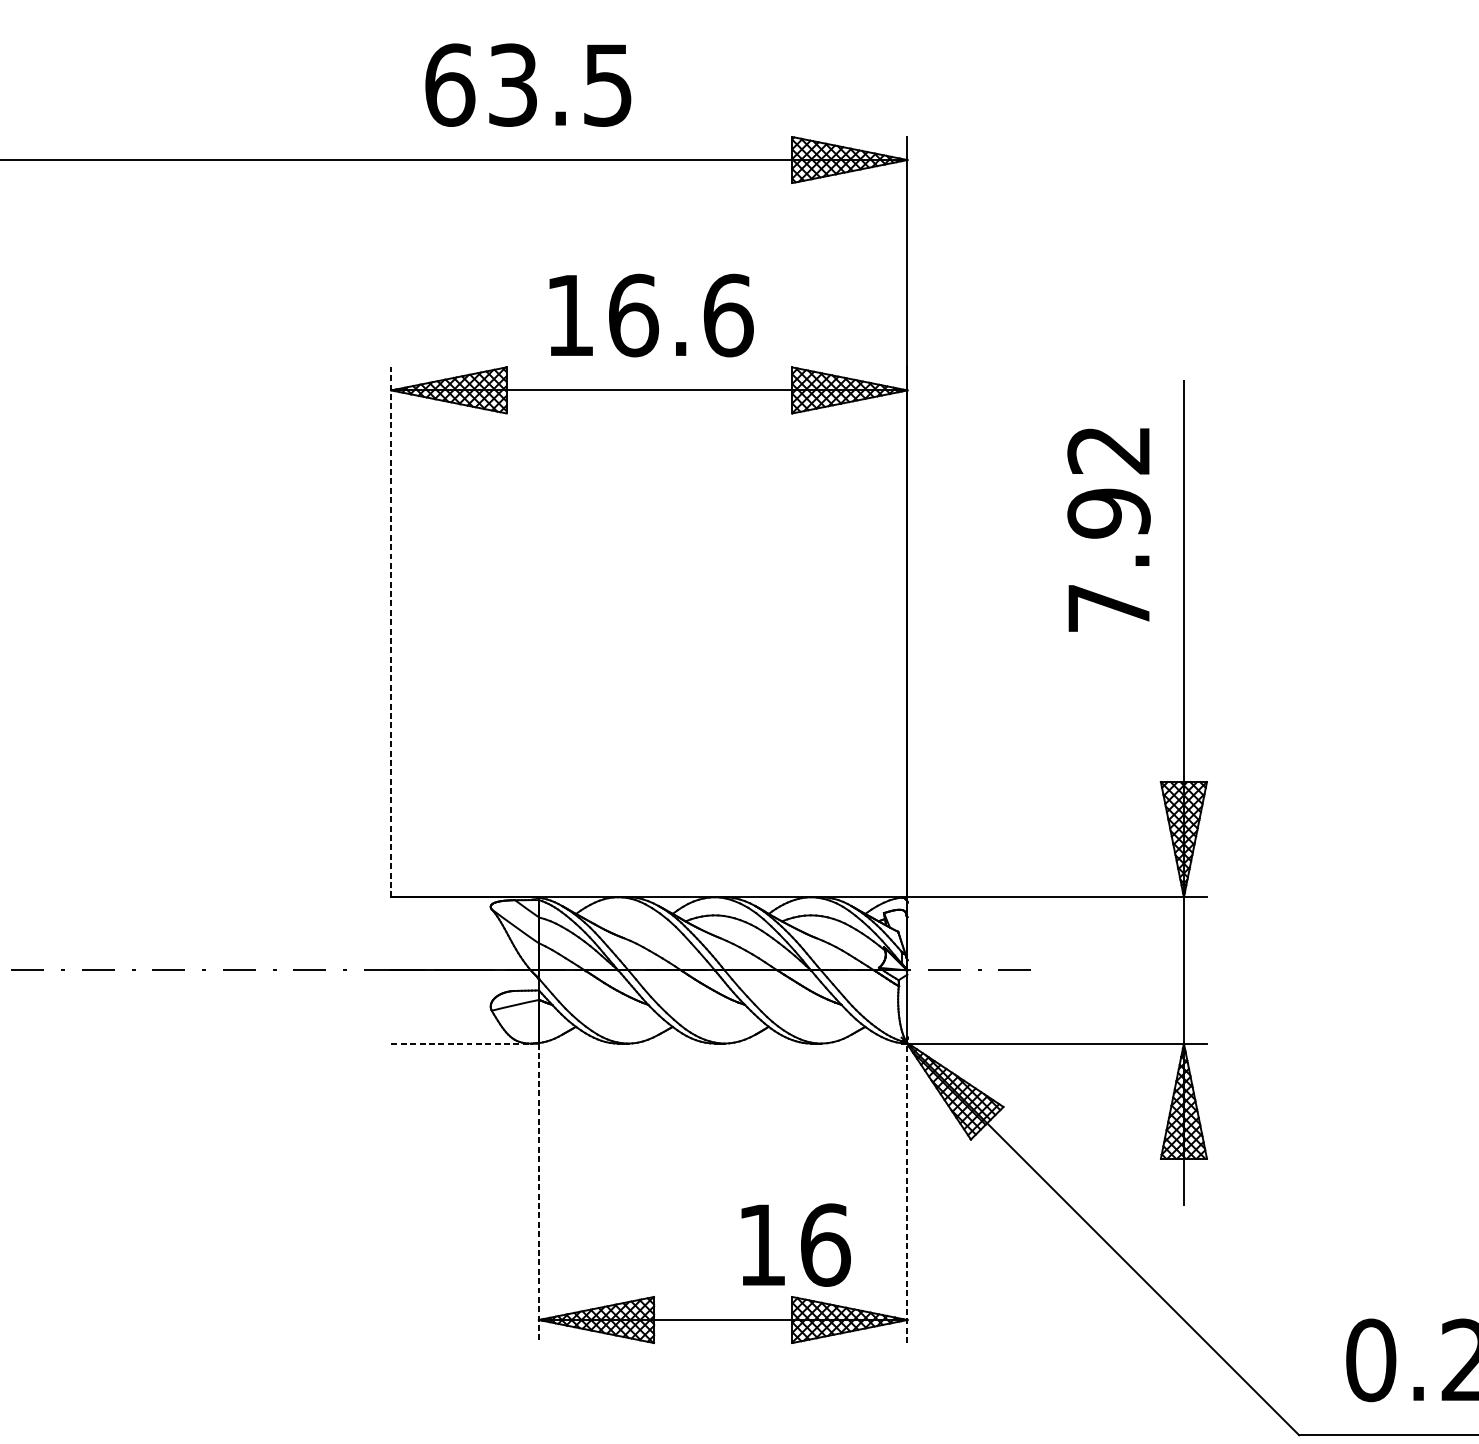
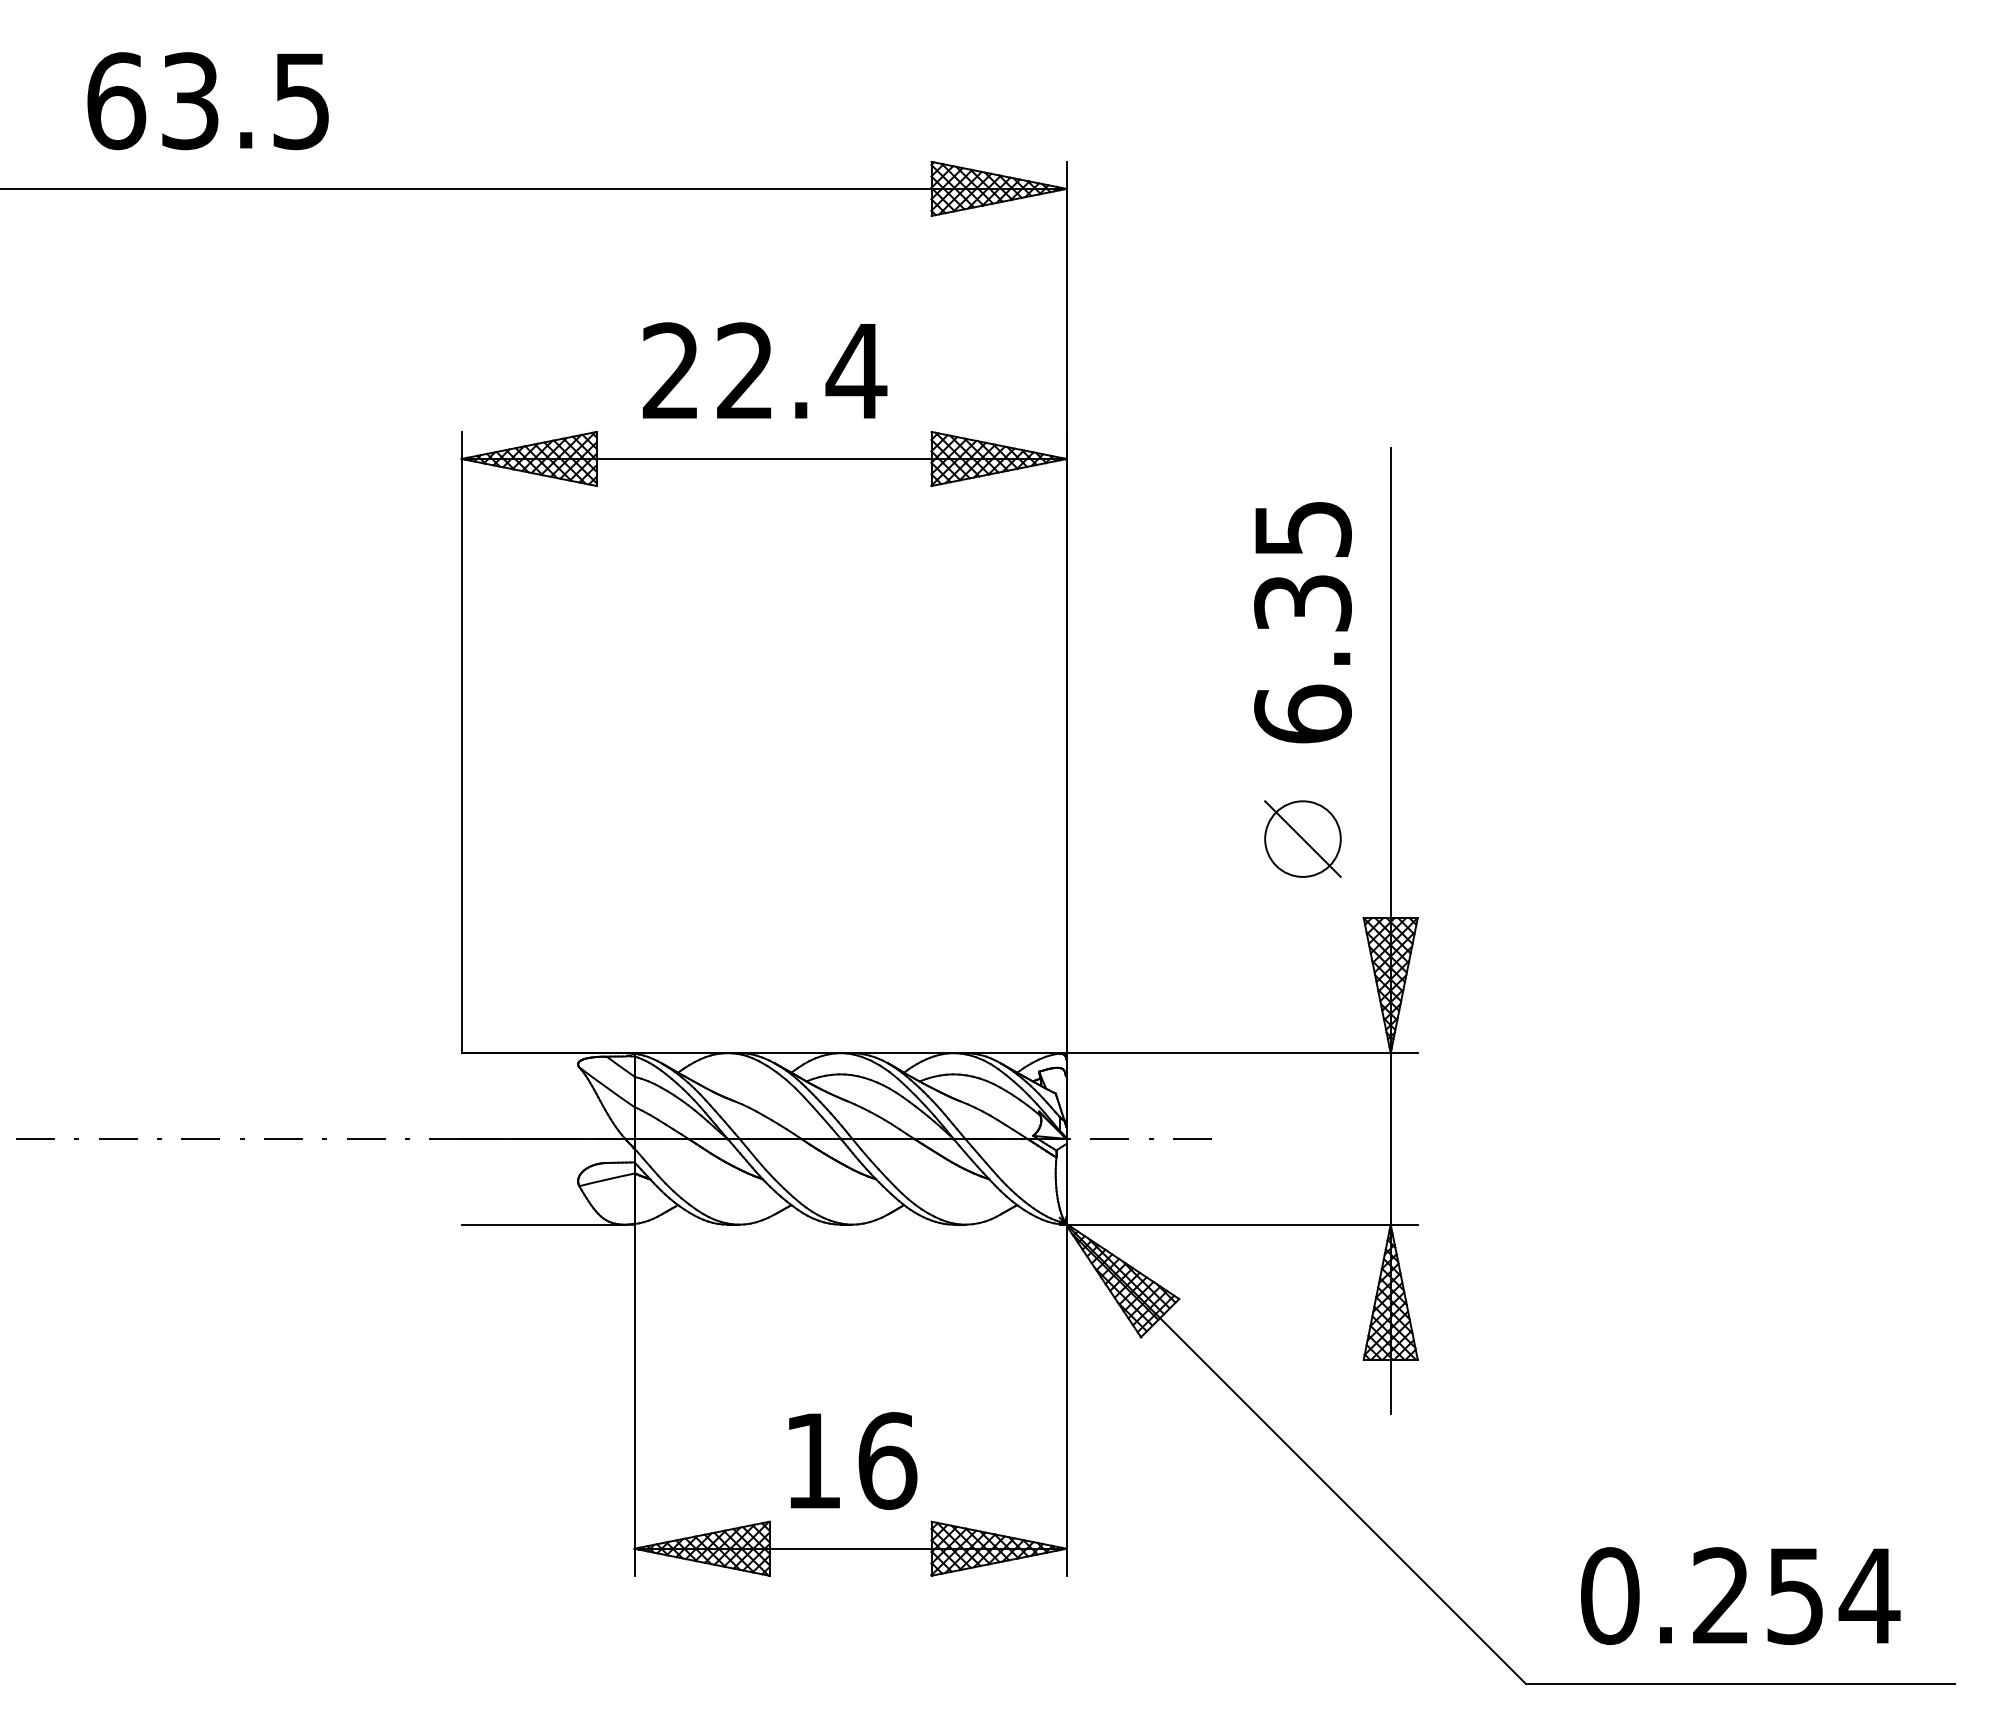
text: (527, 85) -> (207, 101), moved
text: (649, 315) -> (764, 371), 16.6 -> 22.4
text: (1108, 529) -> (1302, 622), 7.92 -> 6.35
line: (391, 632) -> (461, 742), dashed -> solid
part: (1108, 714) -> (1302, 838), added
line: (461, 1043) -> (543, 1224), dashed -> solid
line: (907, 1190) -> (1066, 1396), dashed -> solid
line: (538, 1193) -> (634, 1400), dashed -> solid
text: (796, 1244) -> (853, 1460), moved

